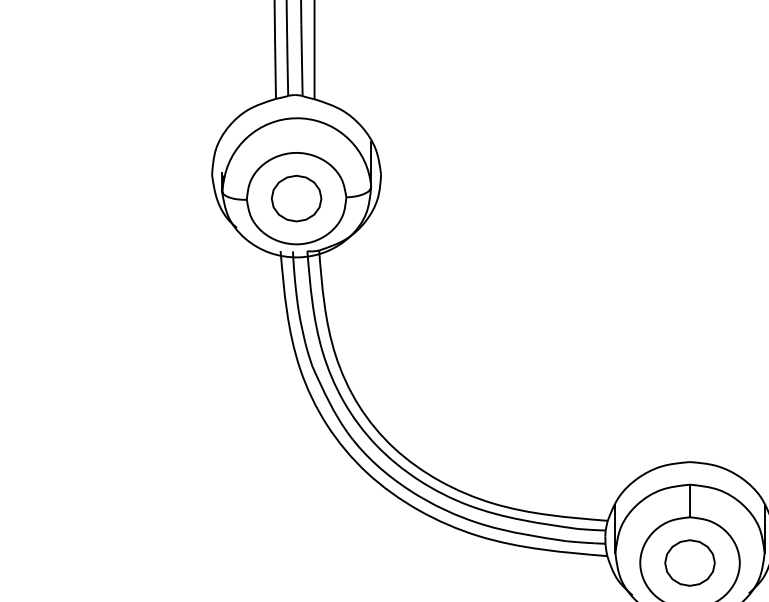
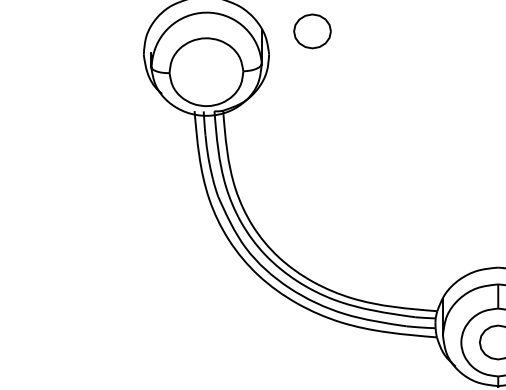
part: (296, 198) -> (312, 31), moved

